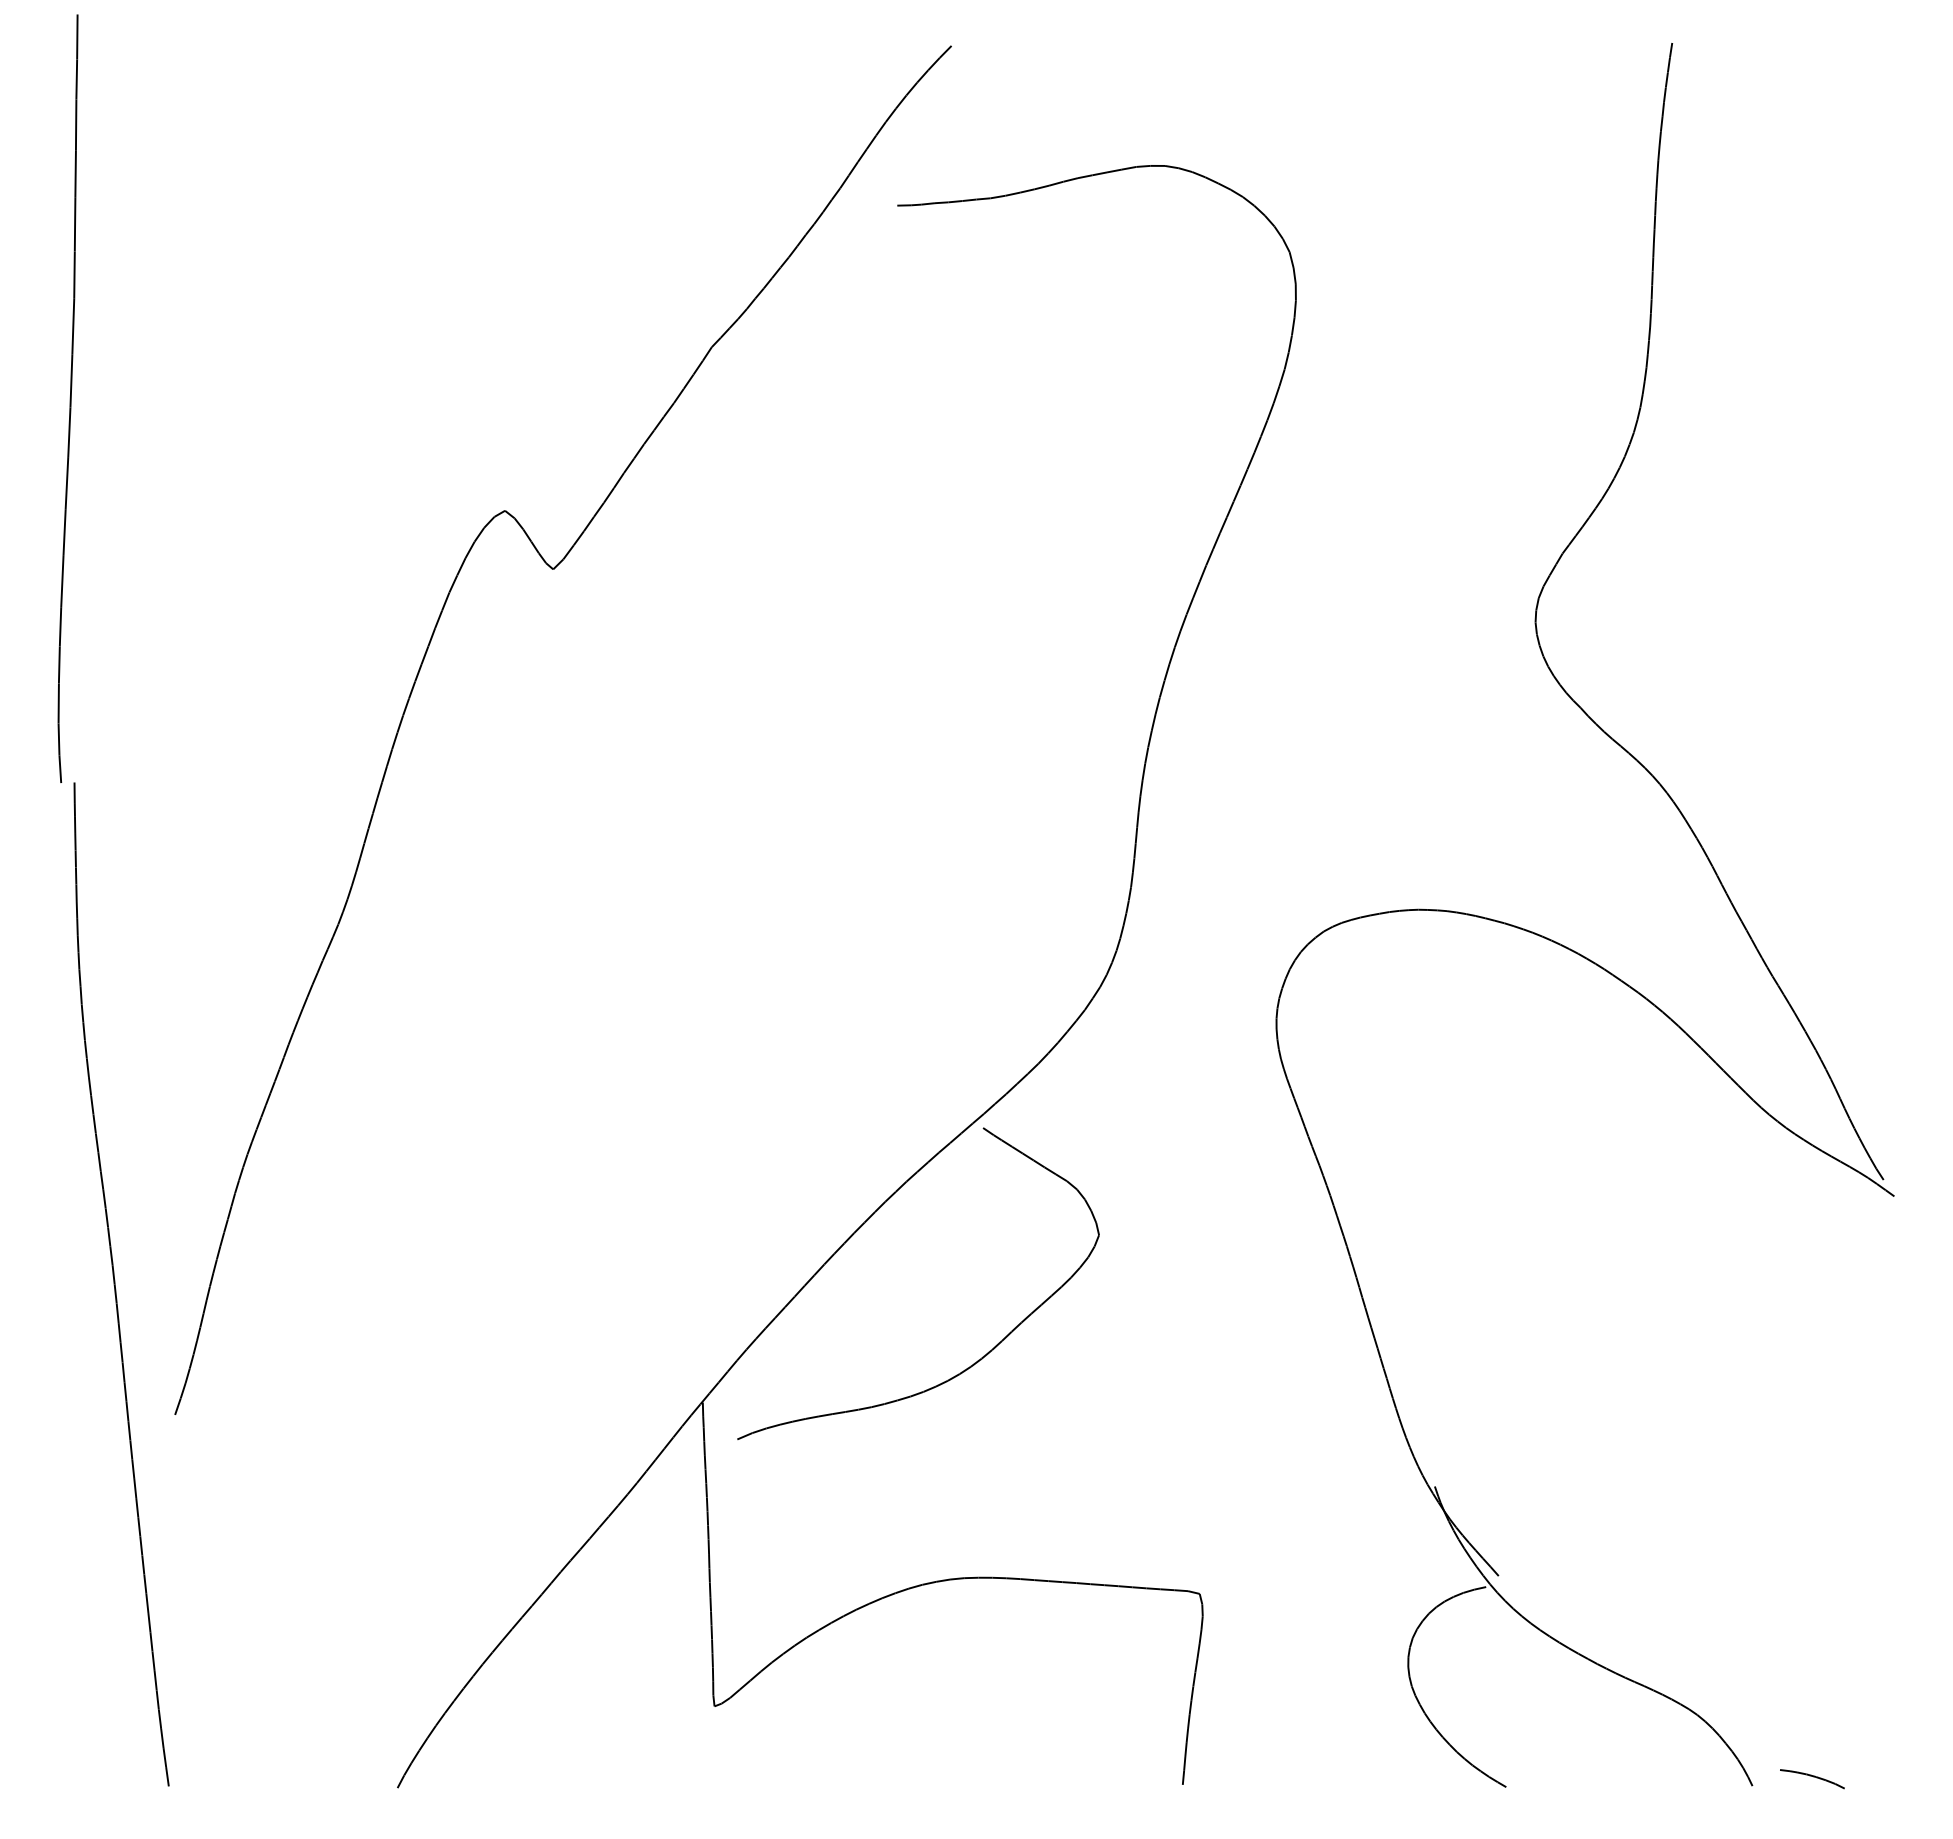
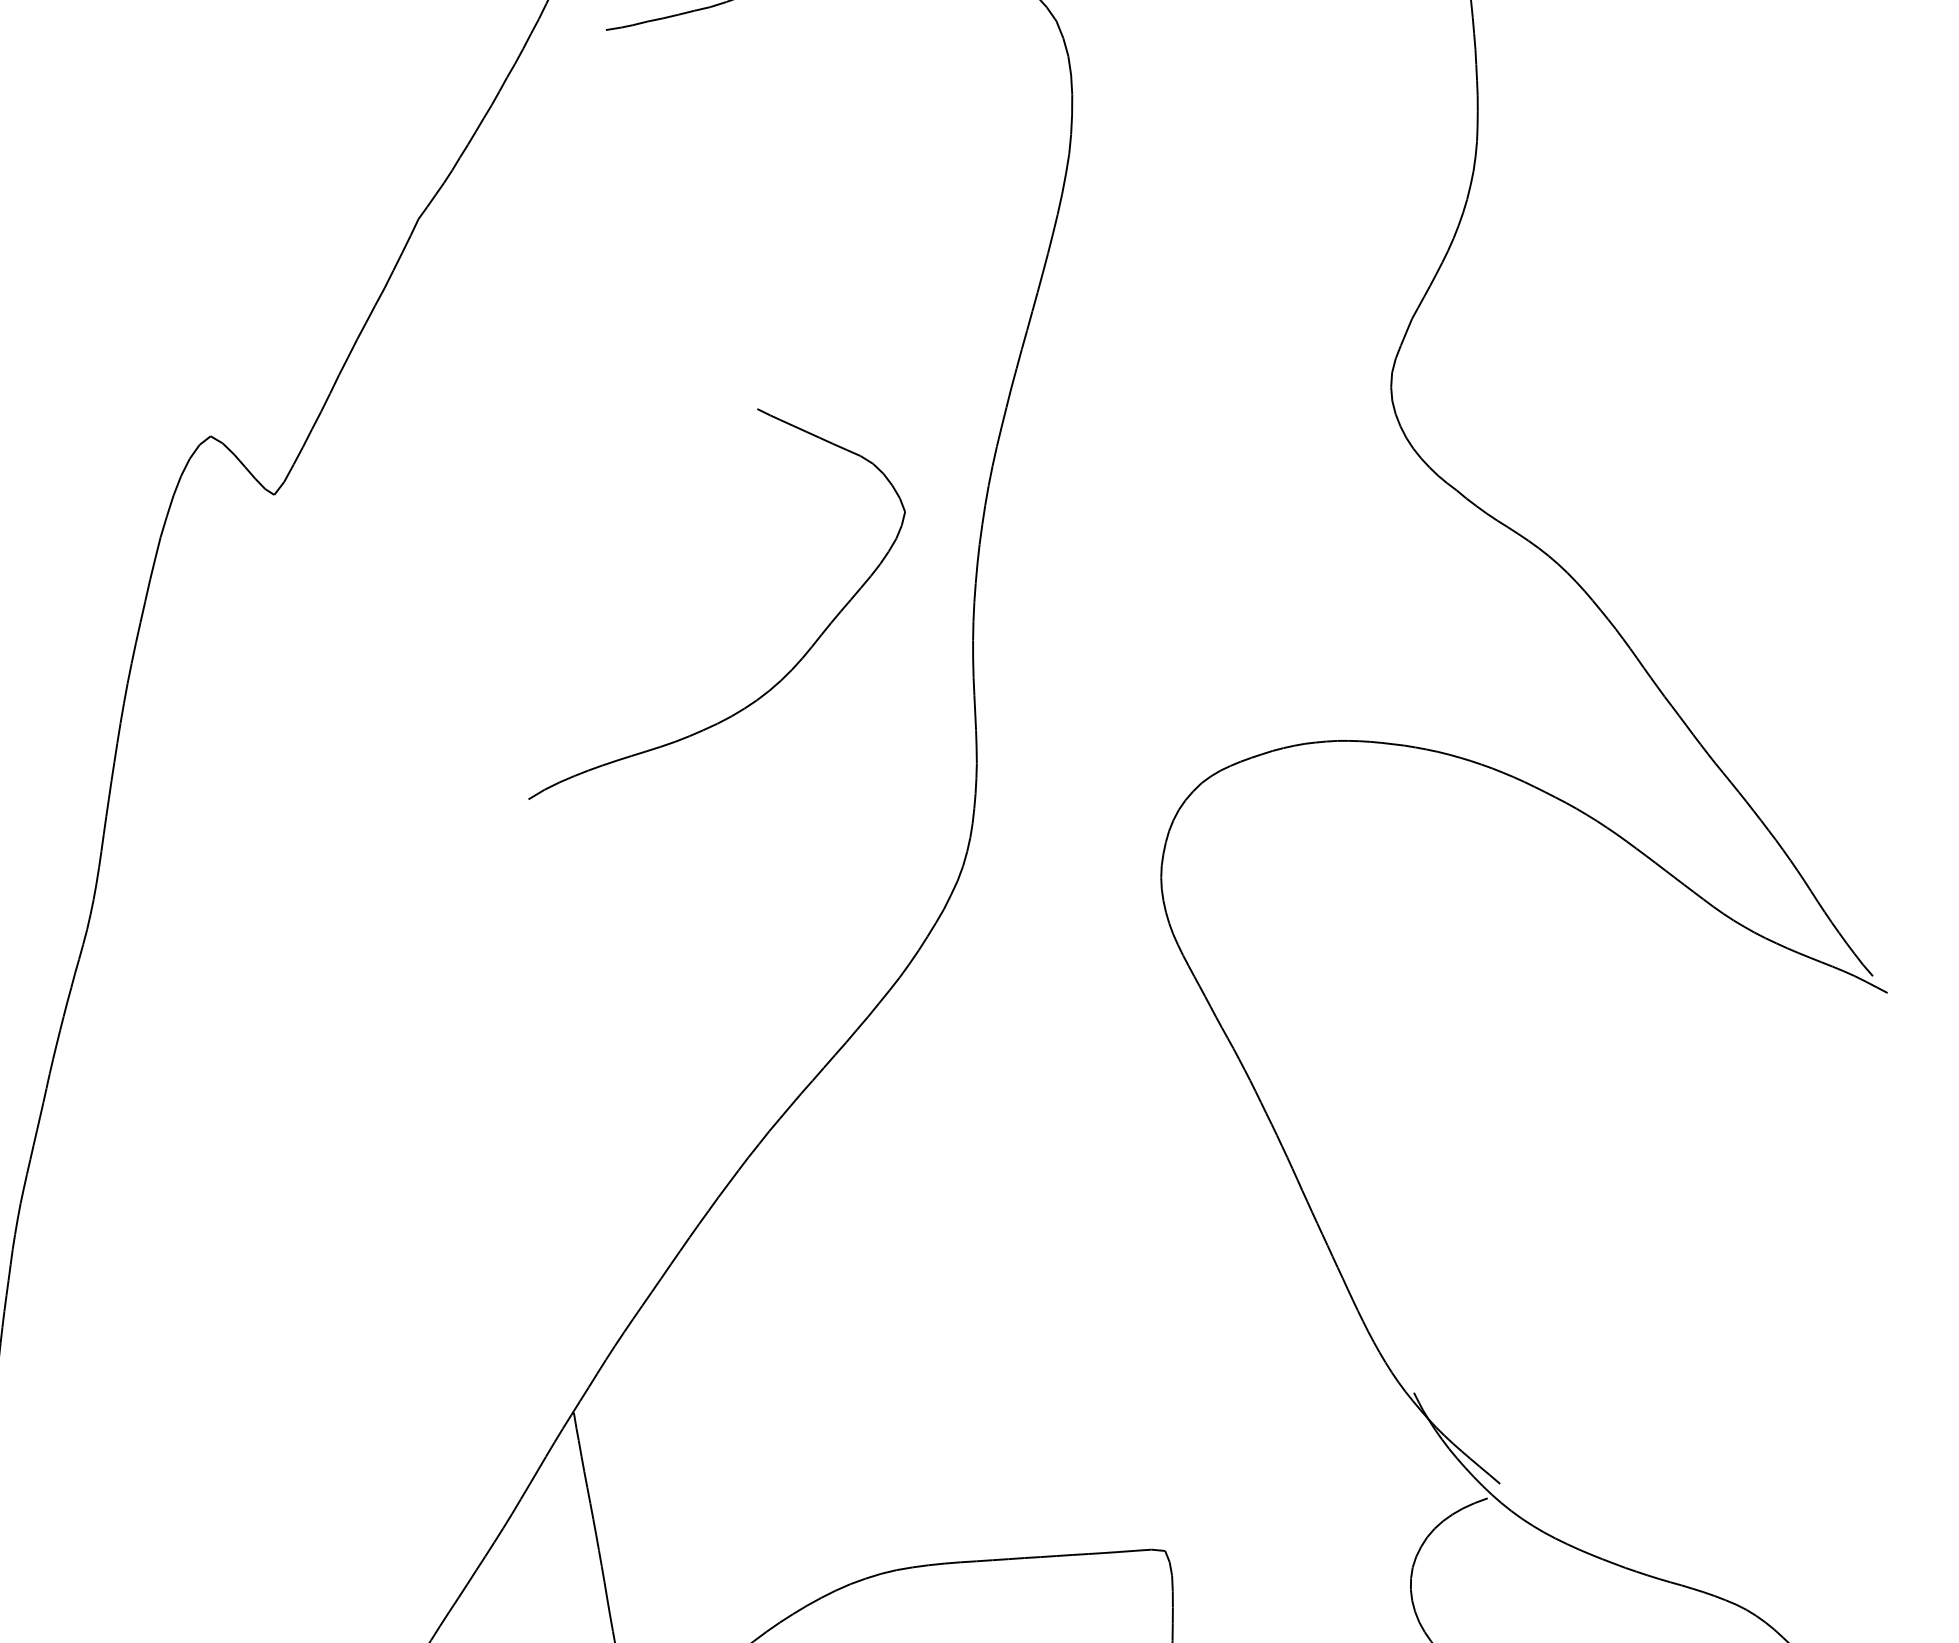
part: (978, 1359) -> (788, 671), moved

